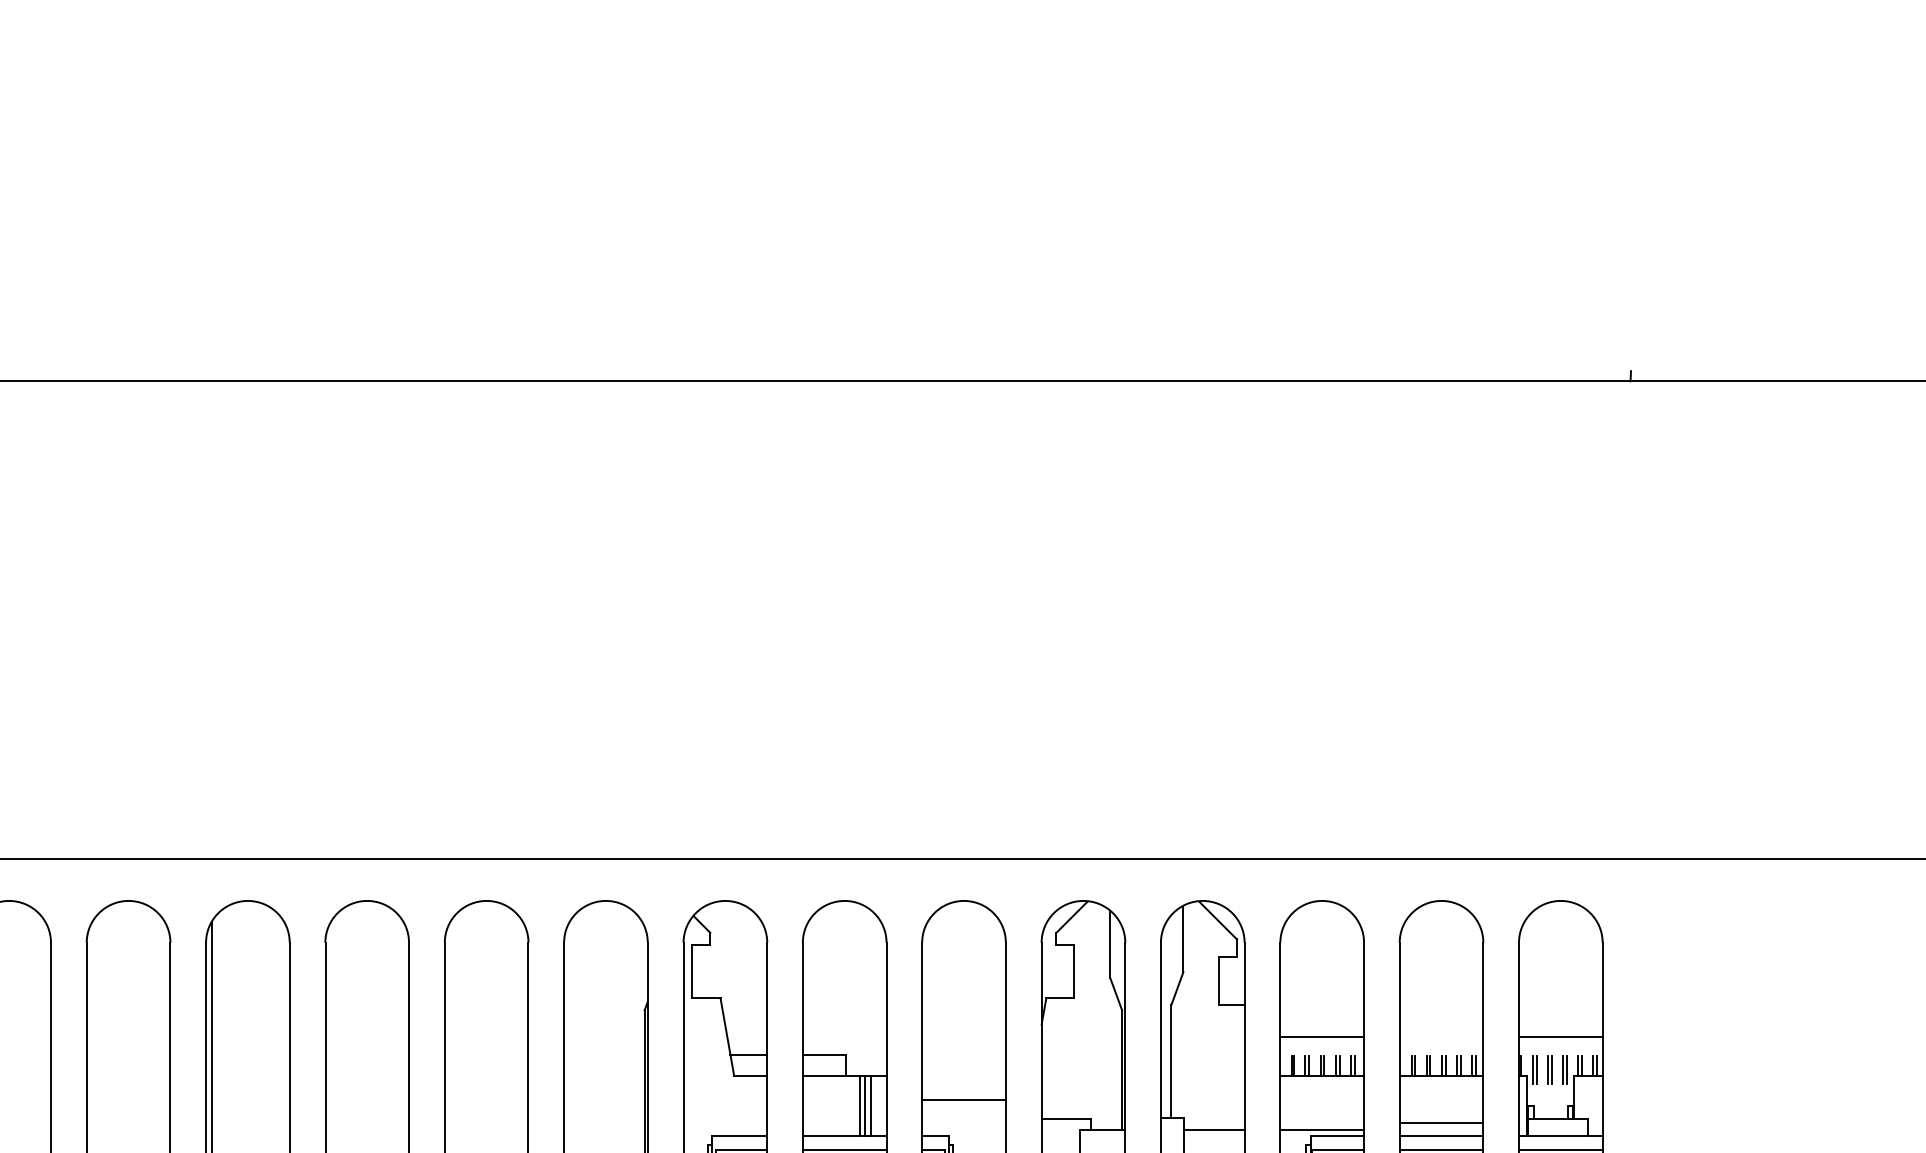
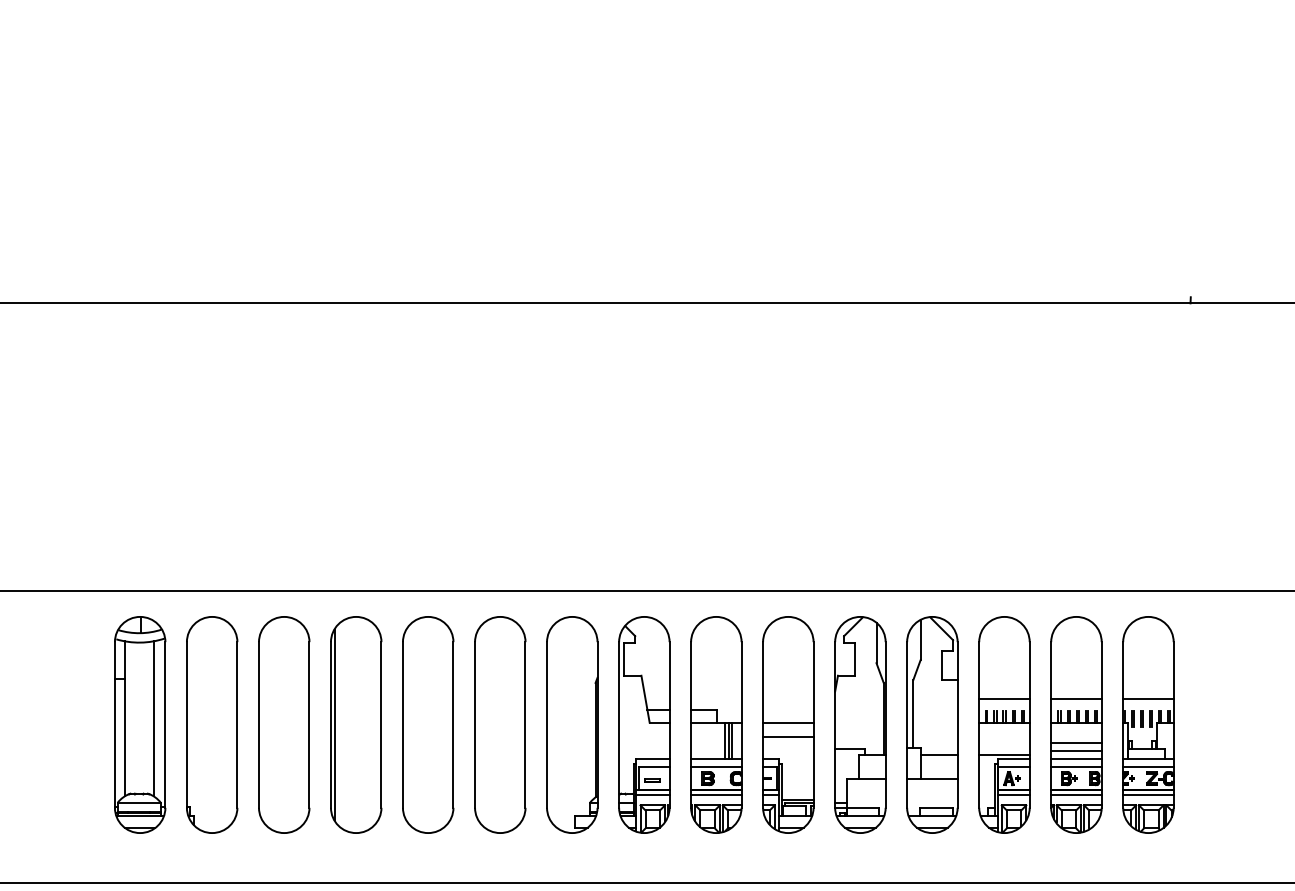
line: (1441, 1036) -> (1076, 698), added
line: (964, 1075) -> (788, 722), added
line: (1441, 1110) -> (1076, 743), added

